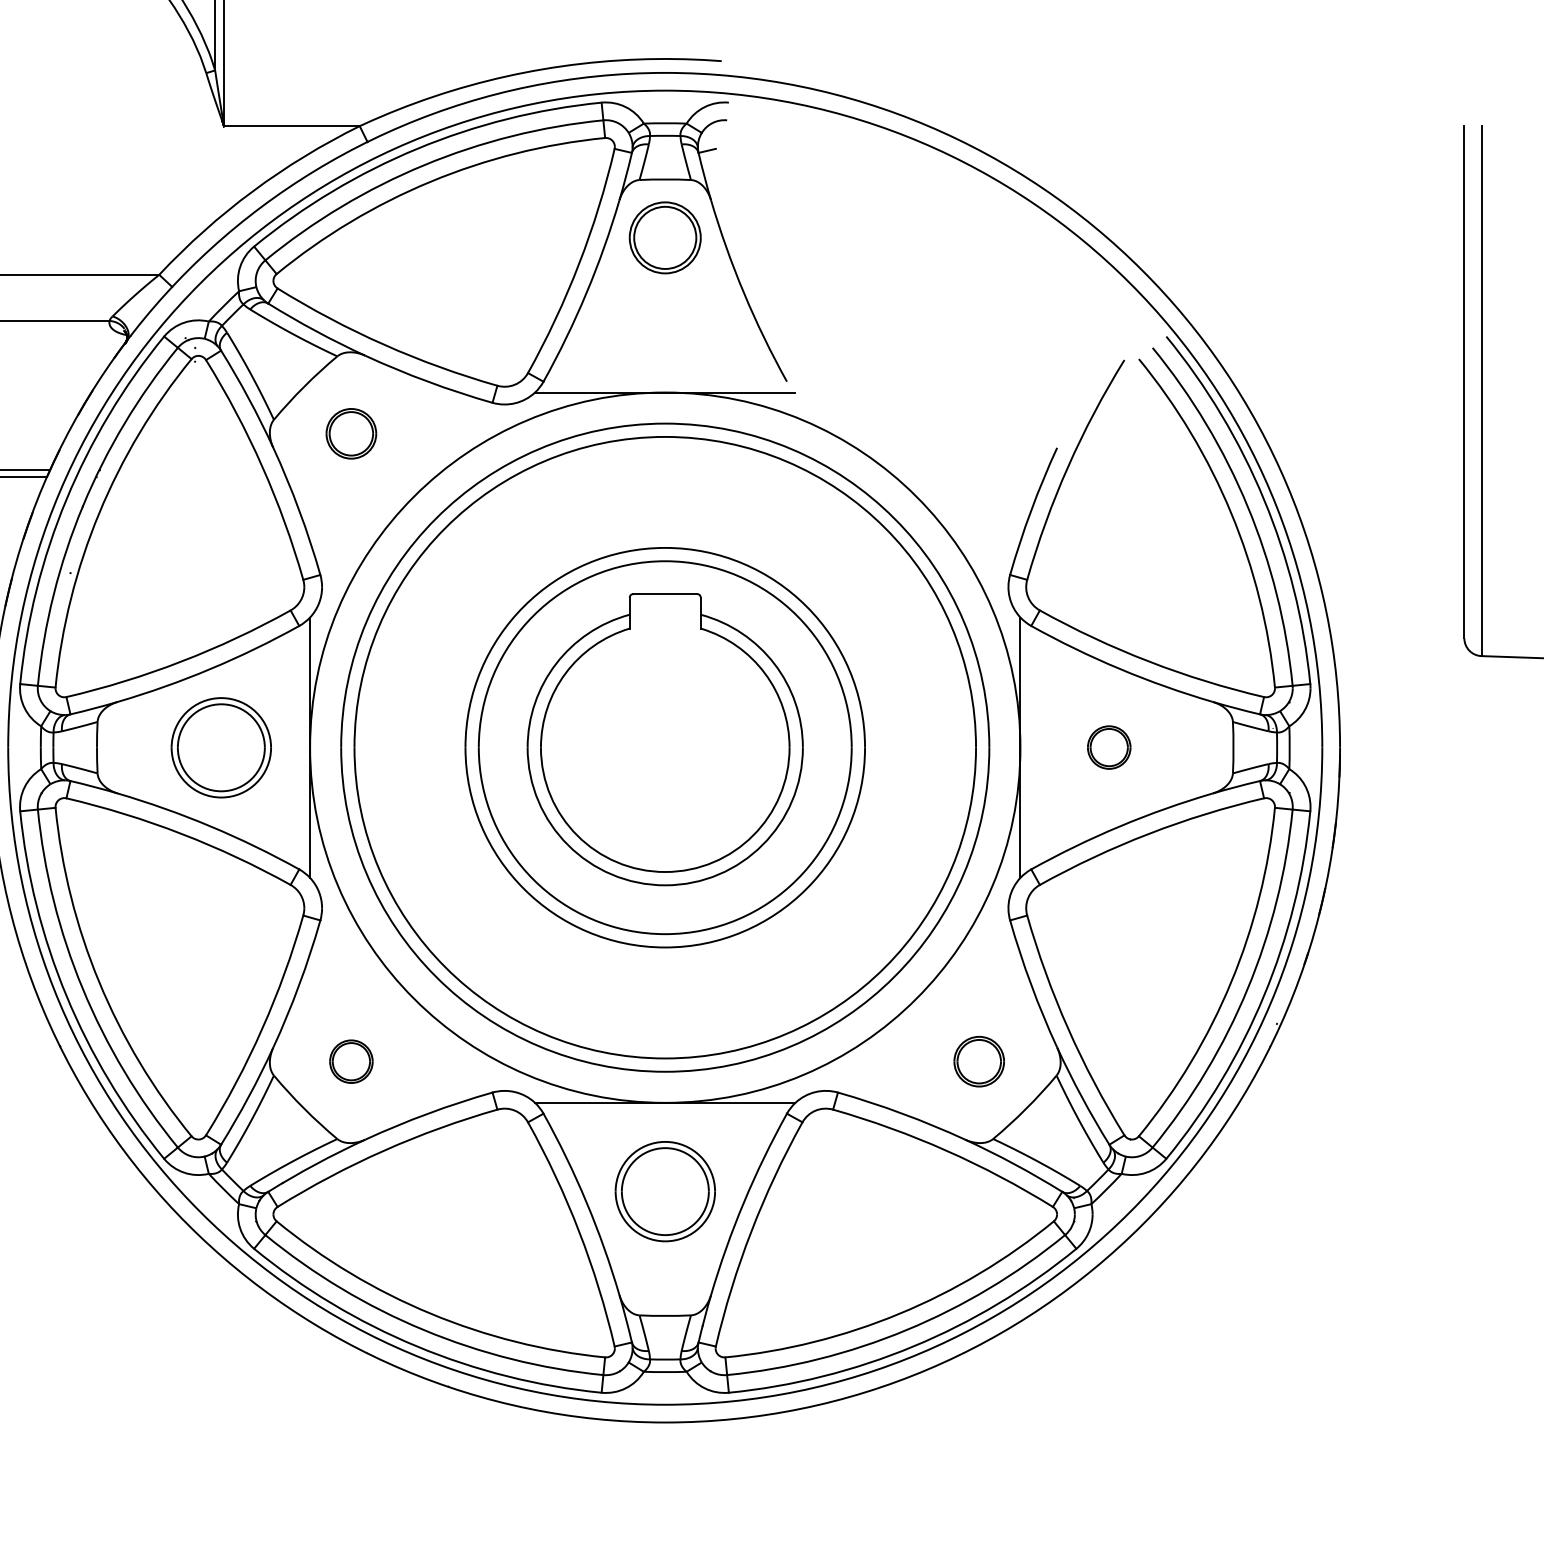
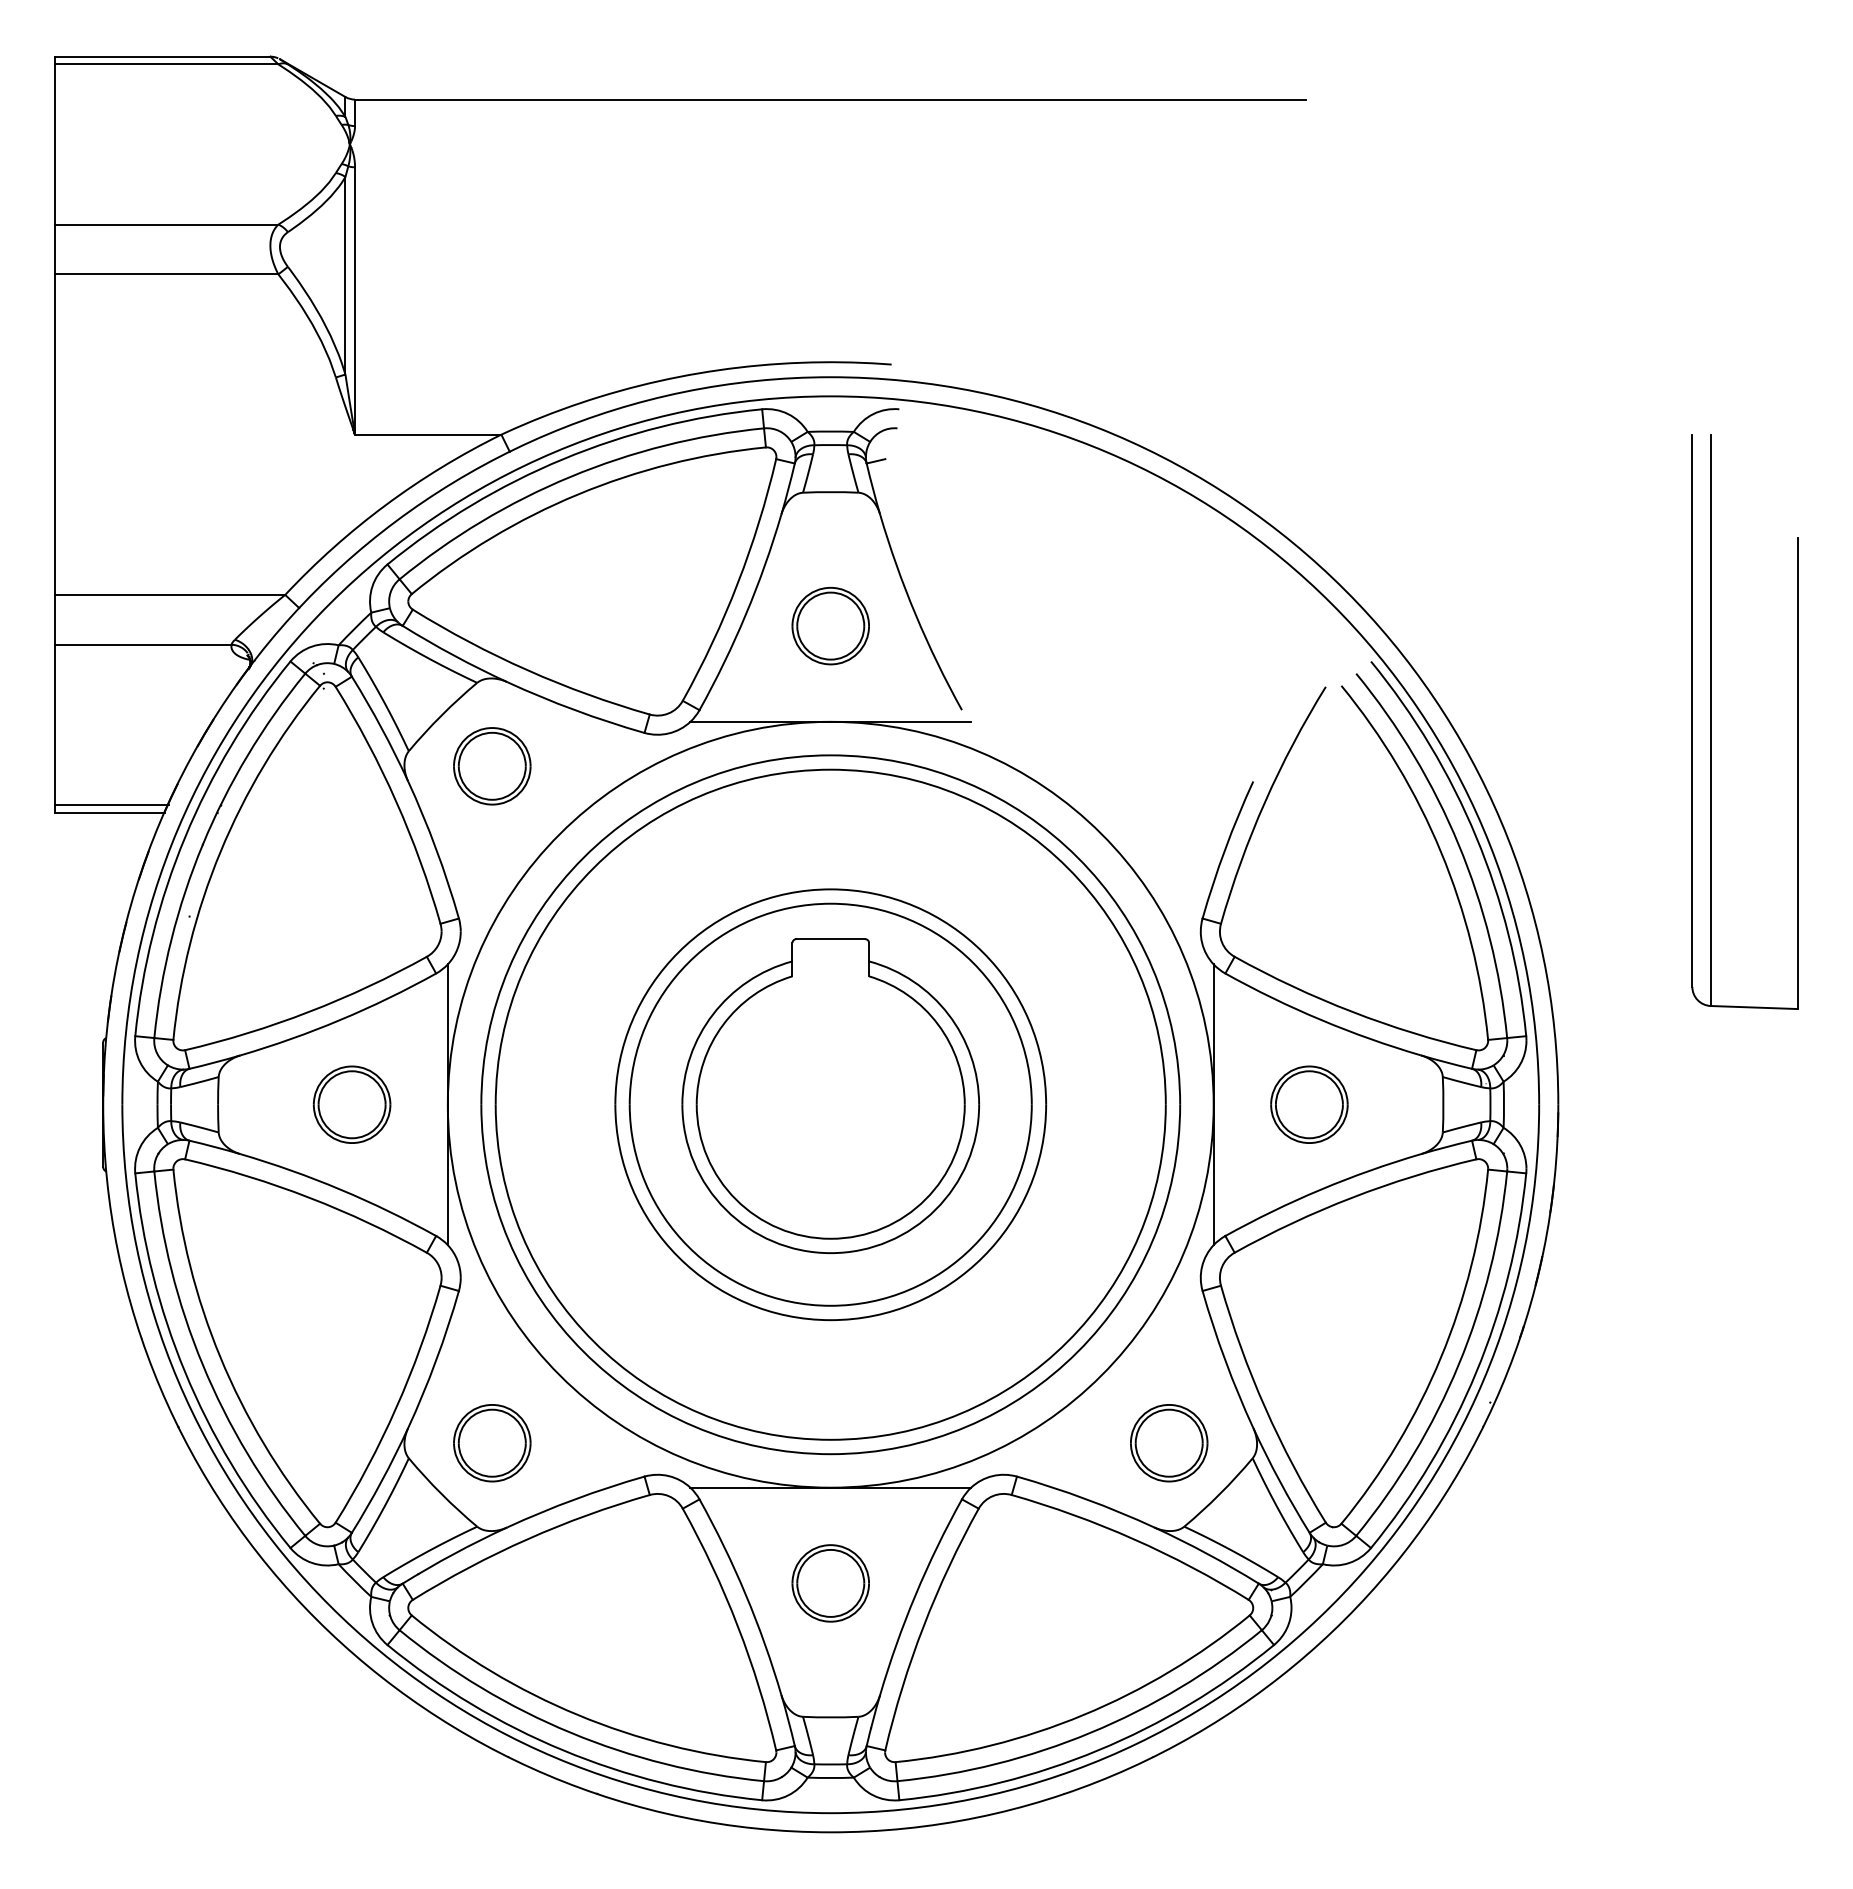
part: (665, 237) -> (830, 625), moved
part: (351, 433) -> (492, 766), size x1.43
part: (220, 747) -> (351, 1104), size x0.71
part: (1109, 747) -> (1309, 1104), size x1.67
part: (351, 1061) -> (492, 1443), size x1.67
part: (979, 1061) -> (1169, 1443), size x1.43
part: (665, 1191) -> (830, 1583), size x0.71

